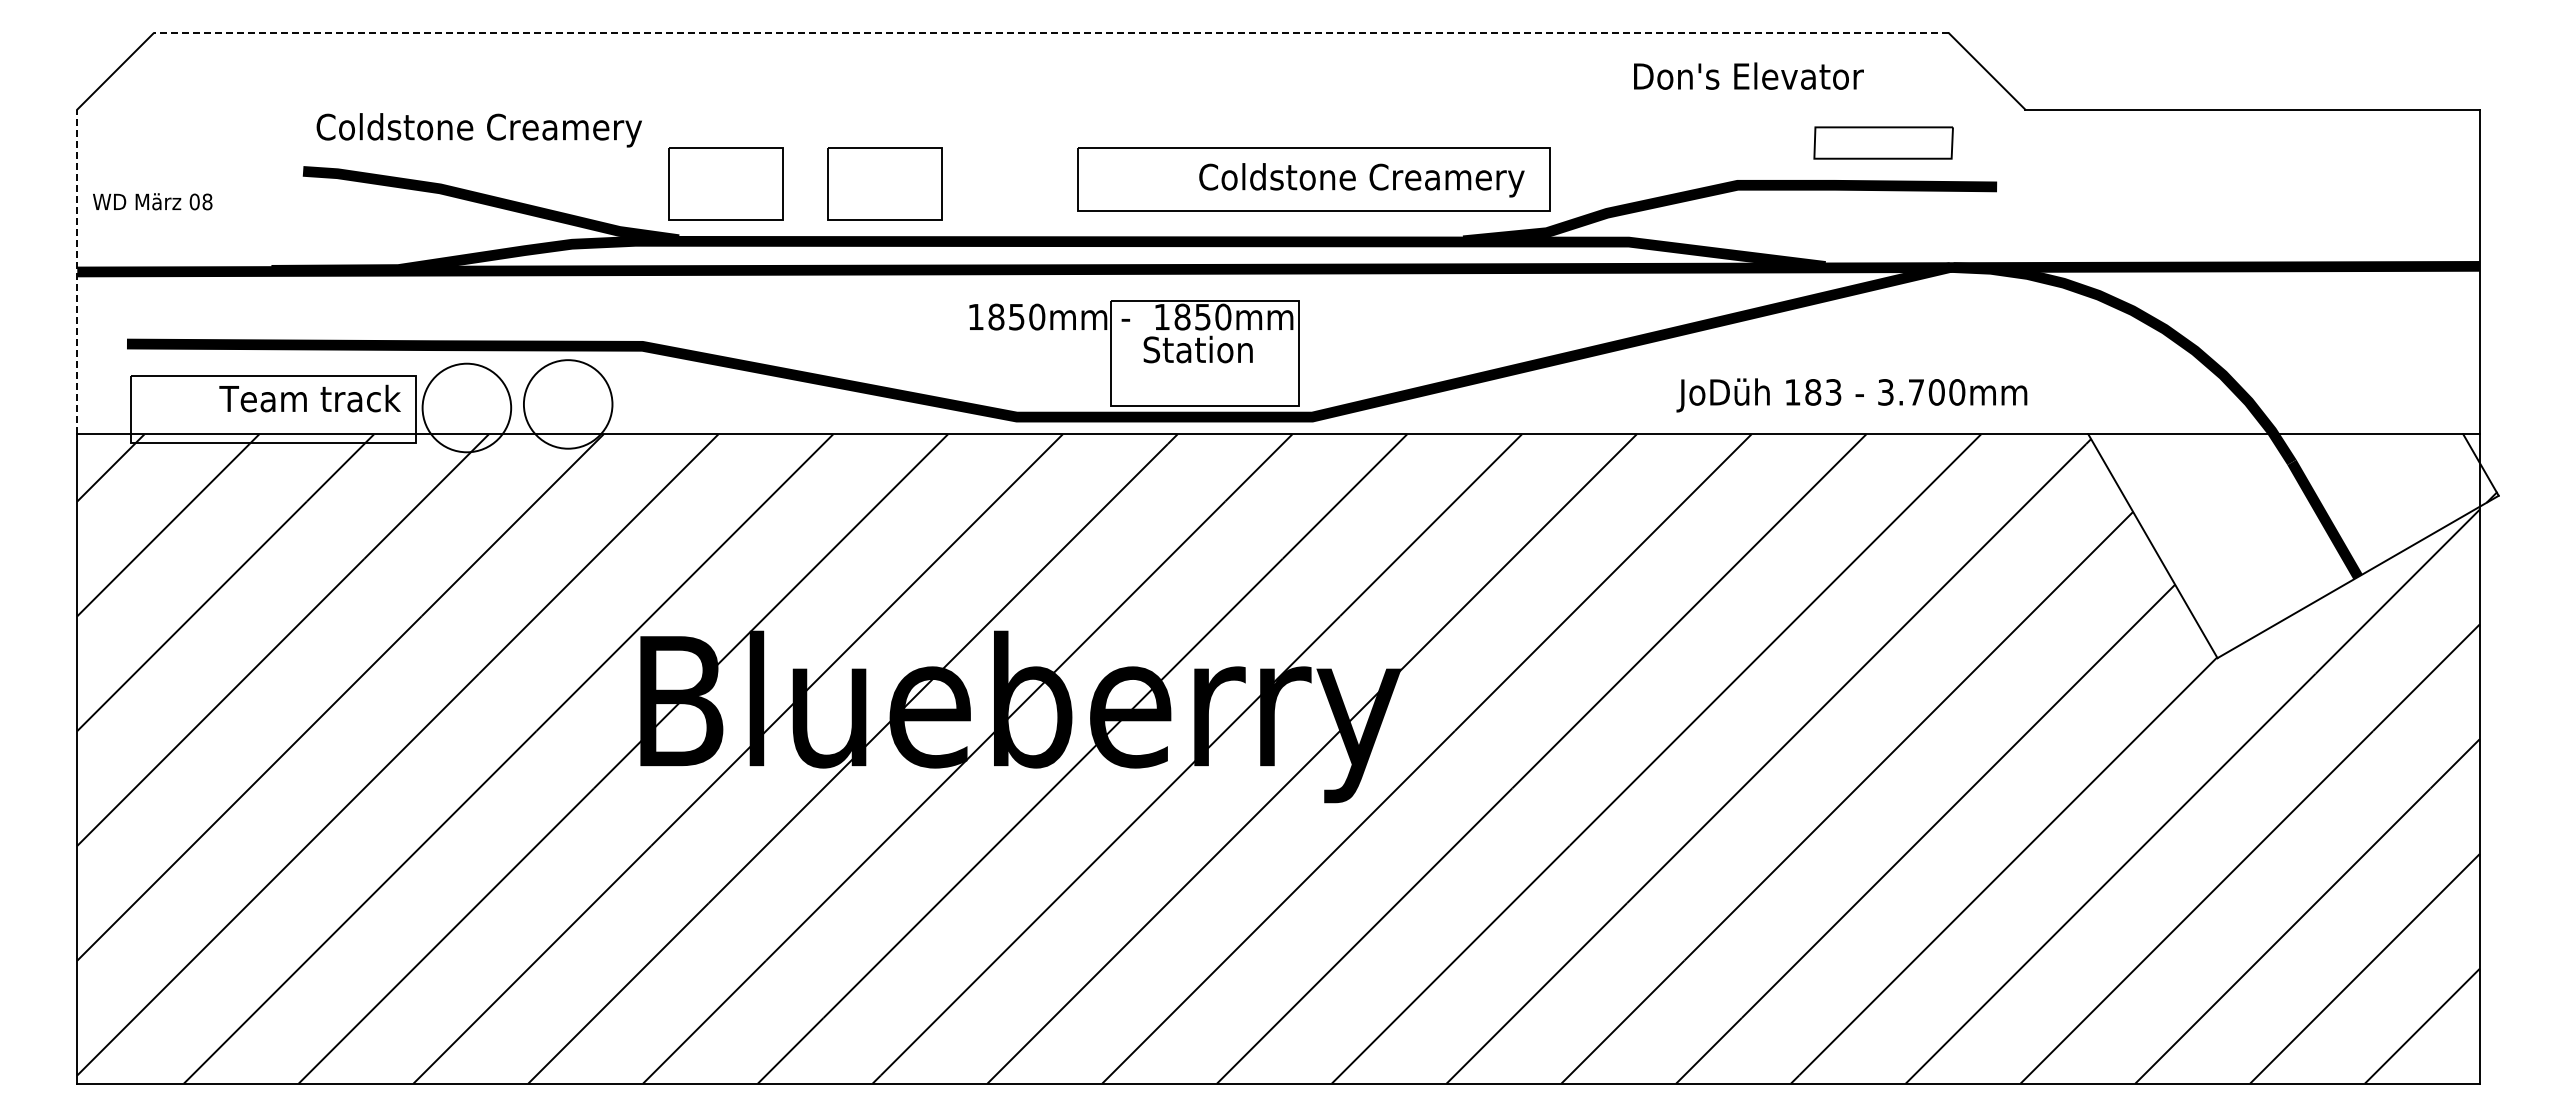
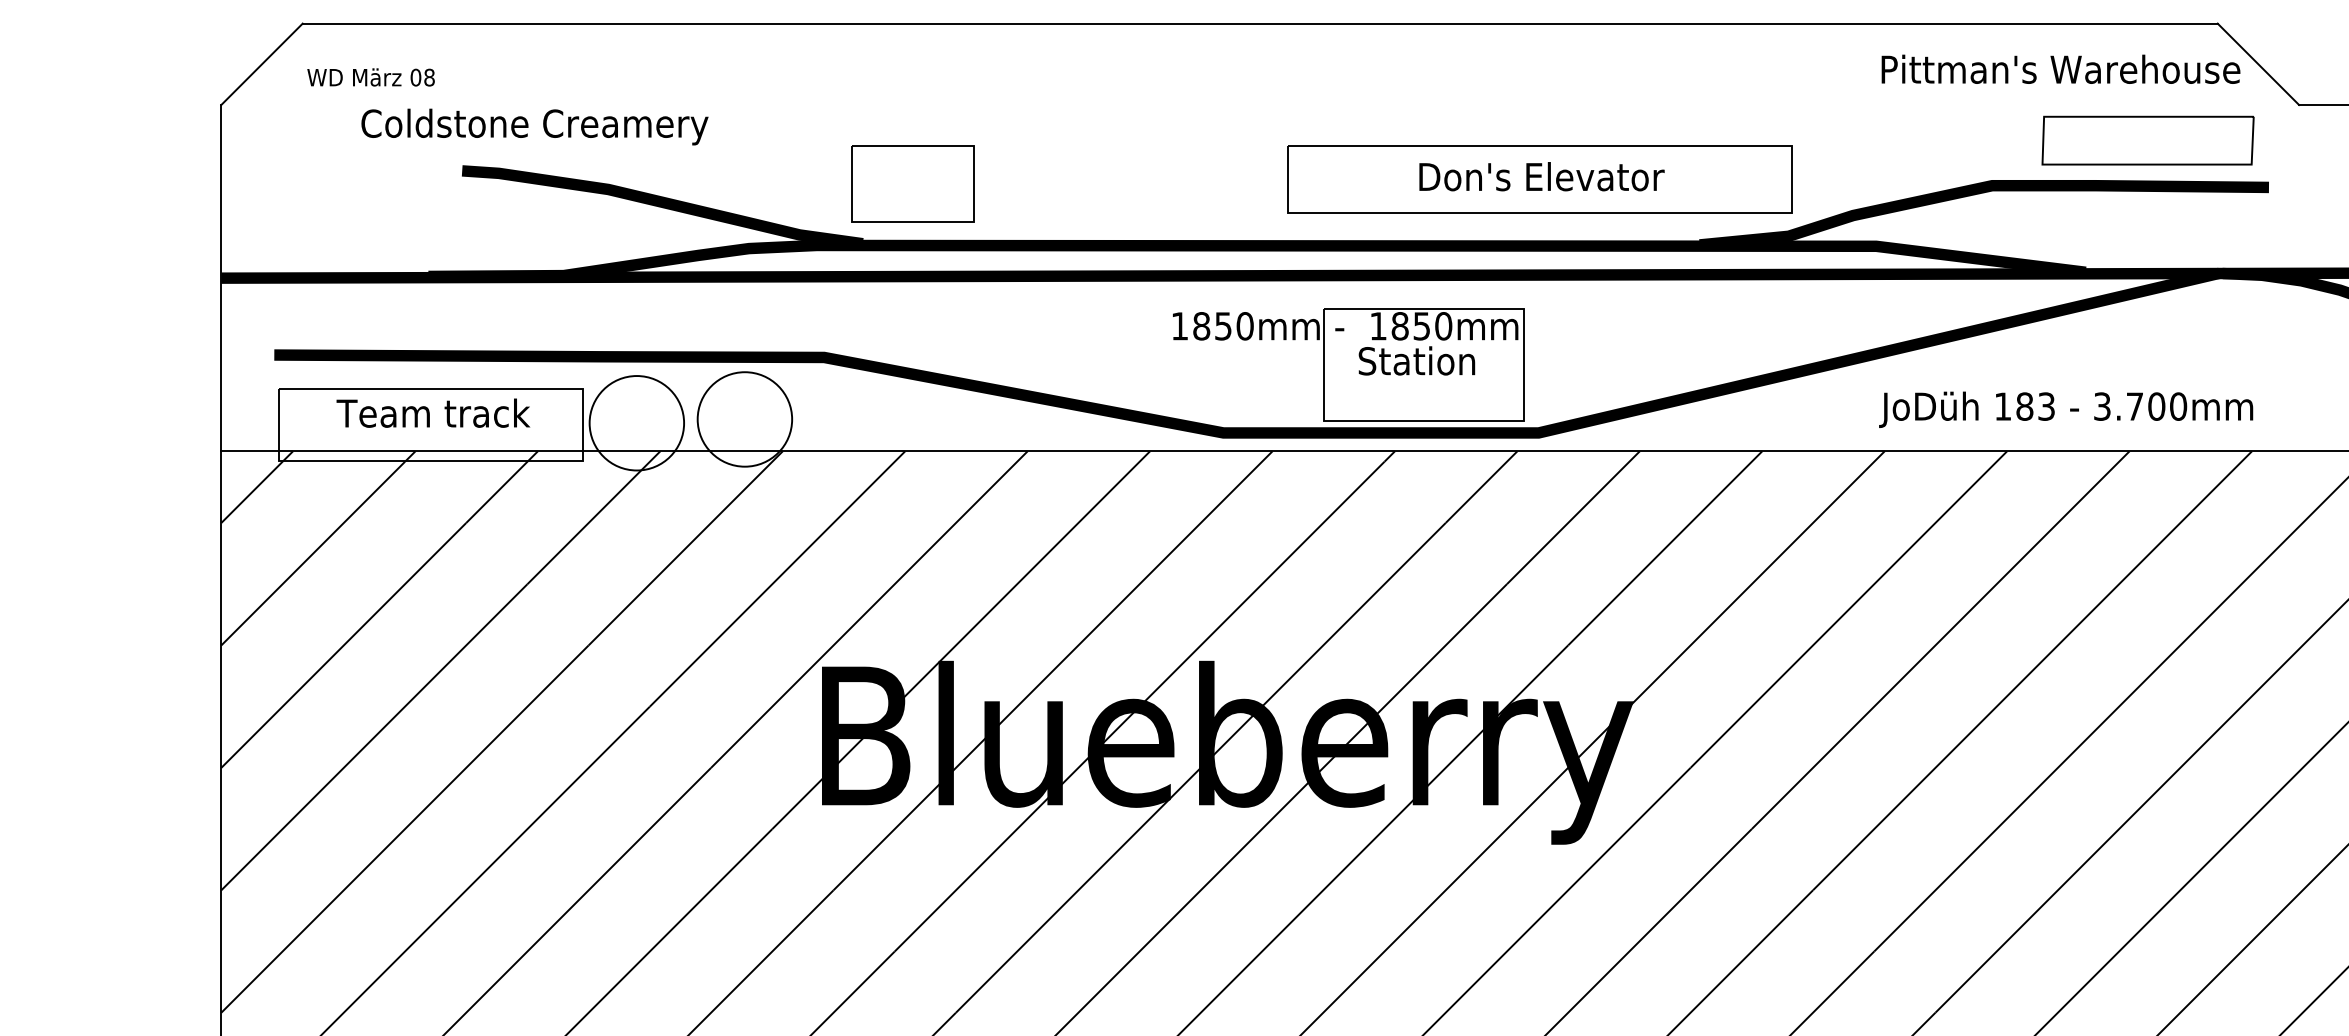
line: (1051, 33) -> (1260, 23), dashed -> solid
text: (1803, 75) -> (2062, 68), Don's Elevator -> Pittman's Warehouse
text: (478, 130) -> (534, 127), moved
part: (1883, 142) -> (2147, 140), size x1.43
text: (1361, 180) -> (1591, 180), Coldstone Creamery -> Don's Elevator
part: (884, 183) -> (1082, 183), removed
text: (152, 201) -> (370, 77), moved
line: (77, 271) -> (221, 277), dashed -> solid
text: (1851, 395) -> (2065, 409), moved
text: (309, 398) -> (432, 413), moved

